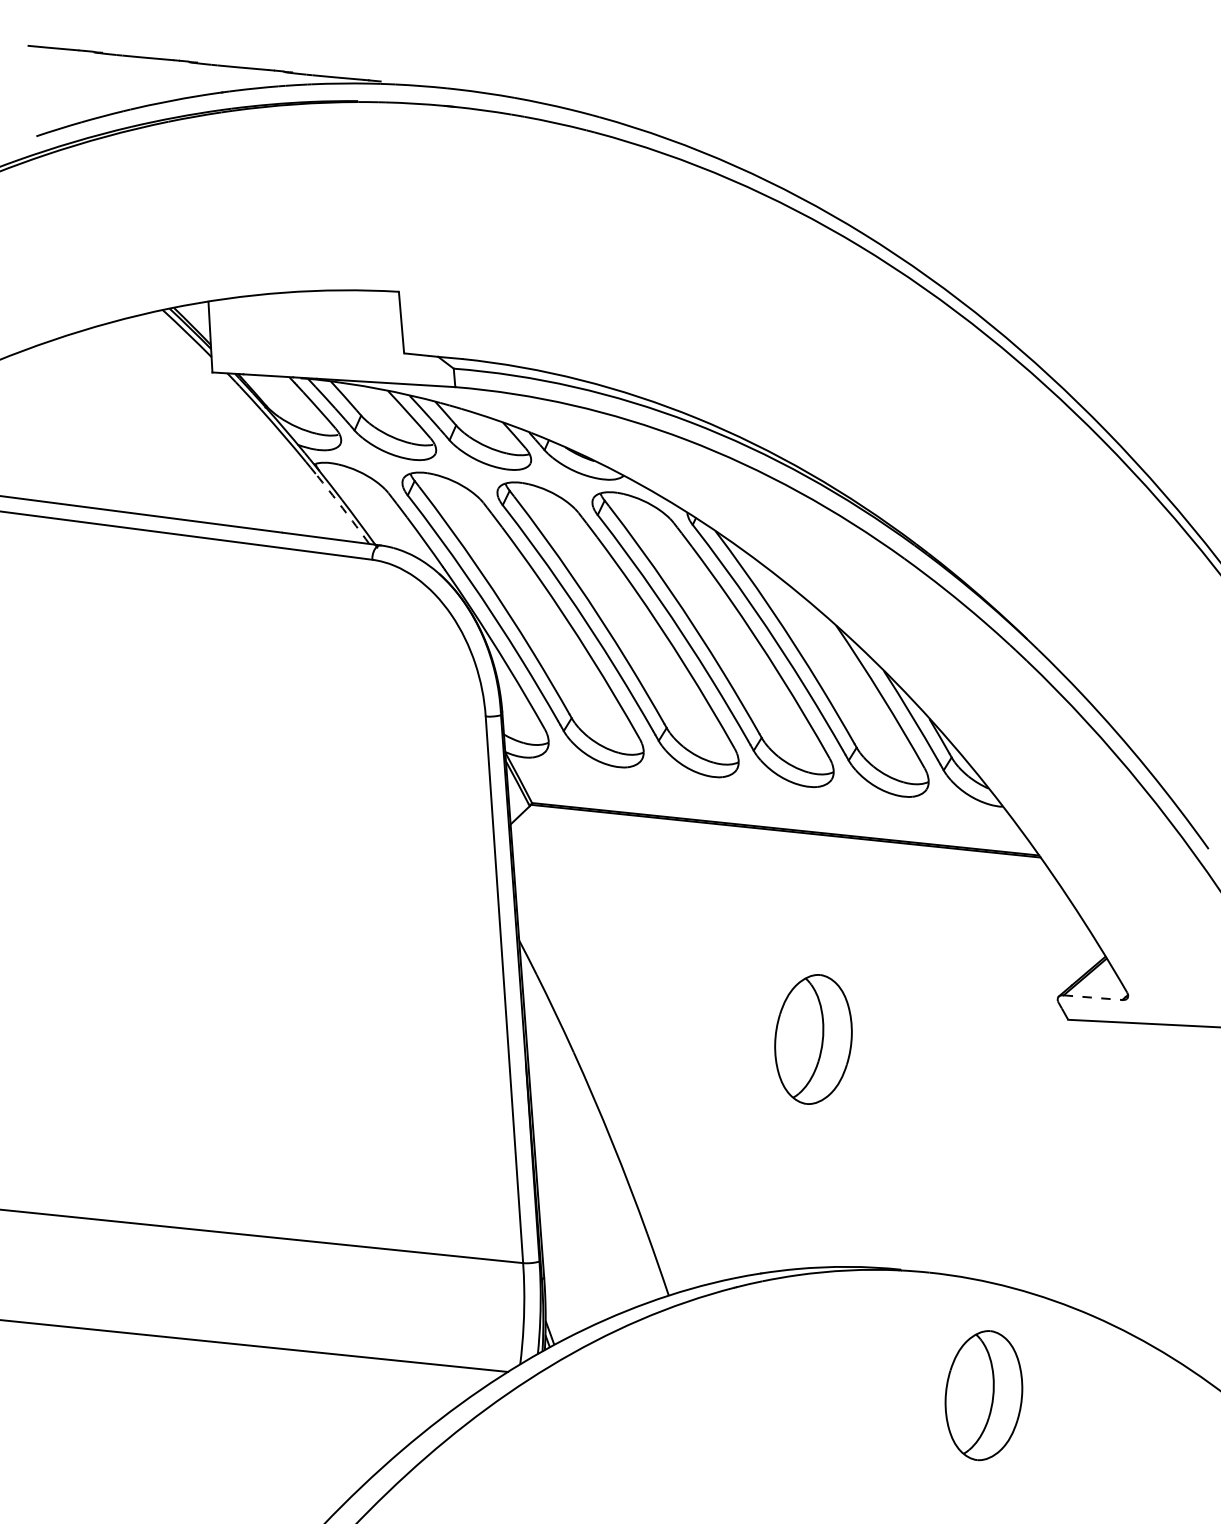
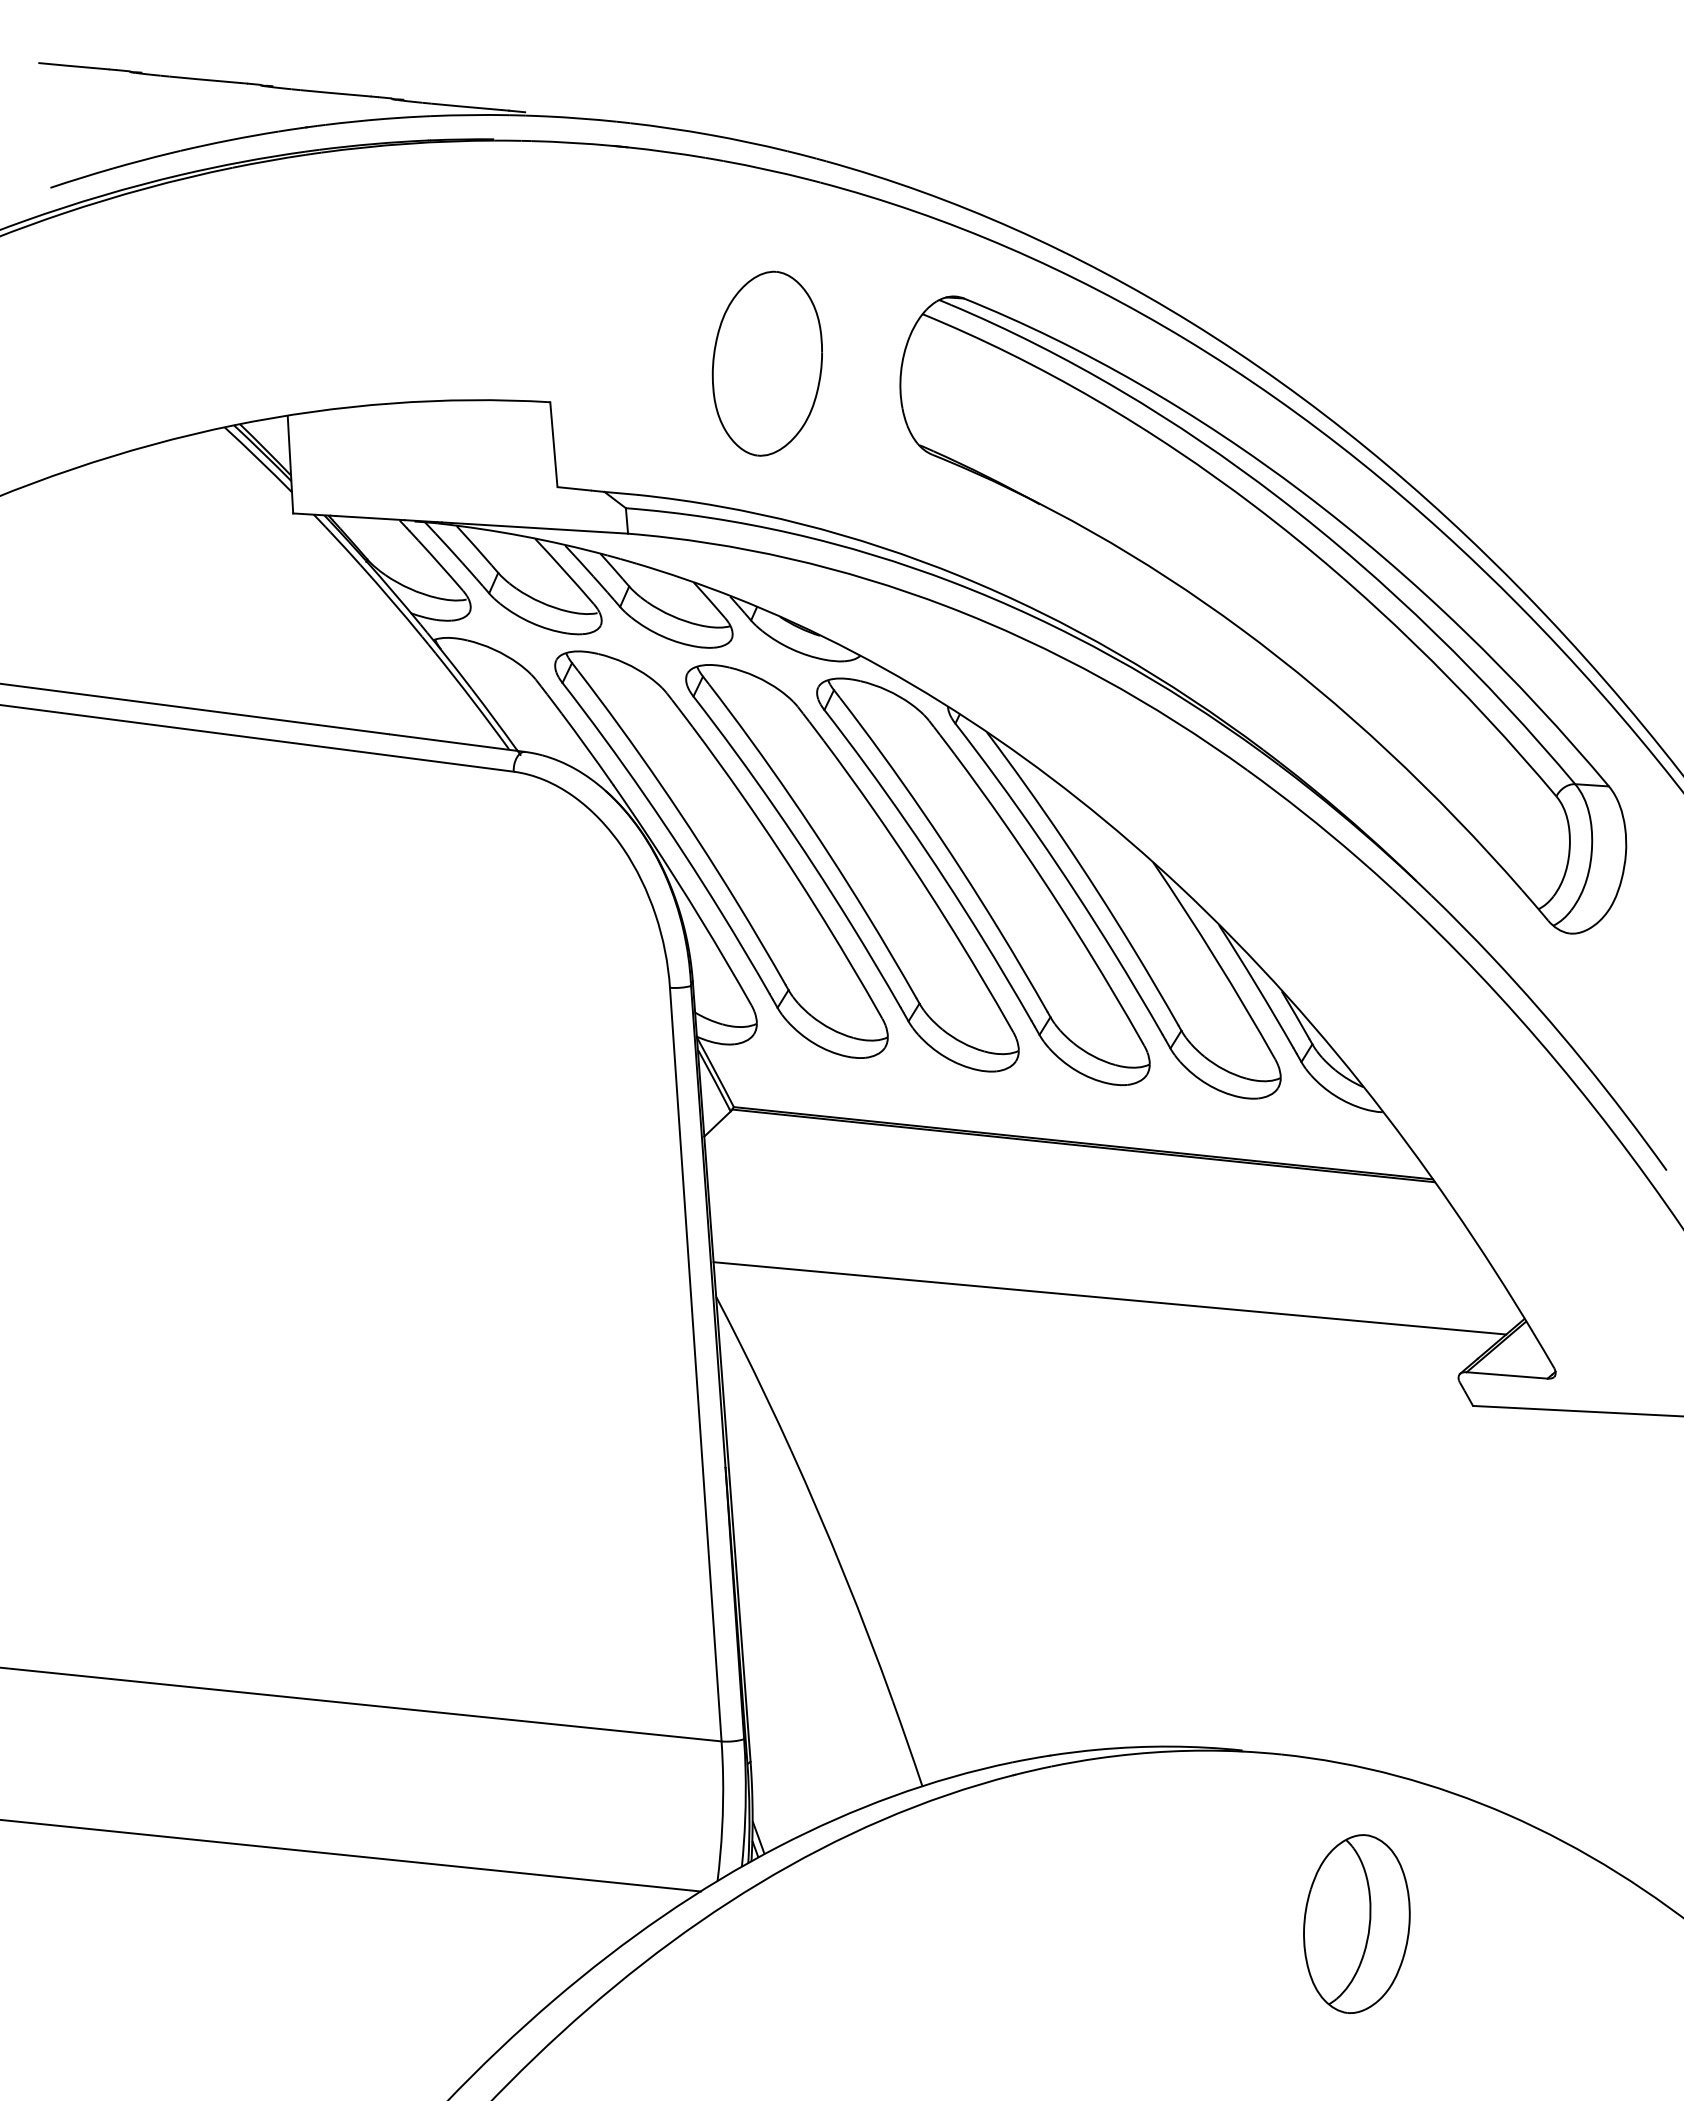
part: (555, 263) -> (766, 363), added
part: (916, 445) -> (1263, 614), added
arc: (342, 508) -> (472, 700), dashed -> solid
line: (804, 941) -> (1109, 1298), added
line: (1093, 997) -> (1507, 1375), dashed -> solid
part: (813, 1039) -> (1121, 1432), removed

